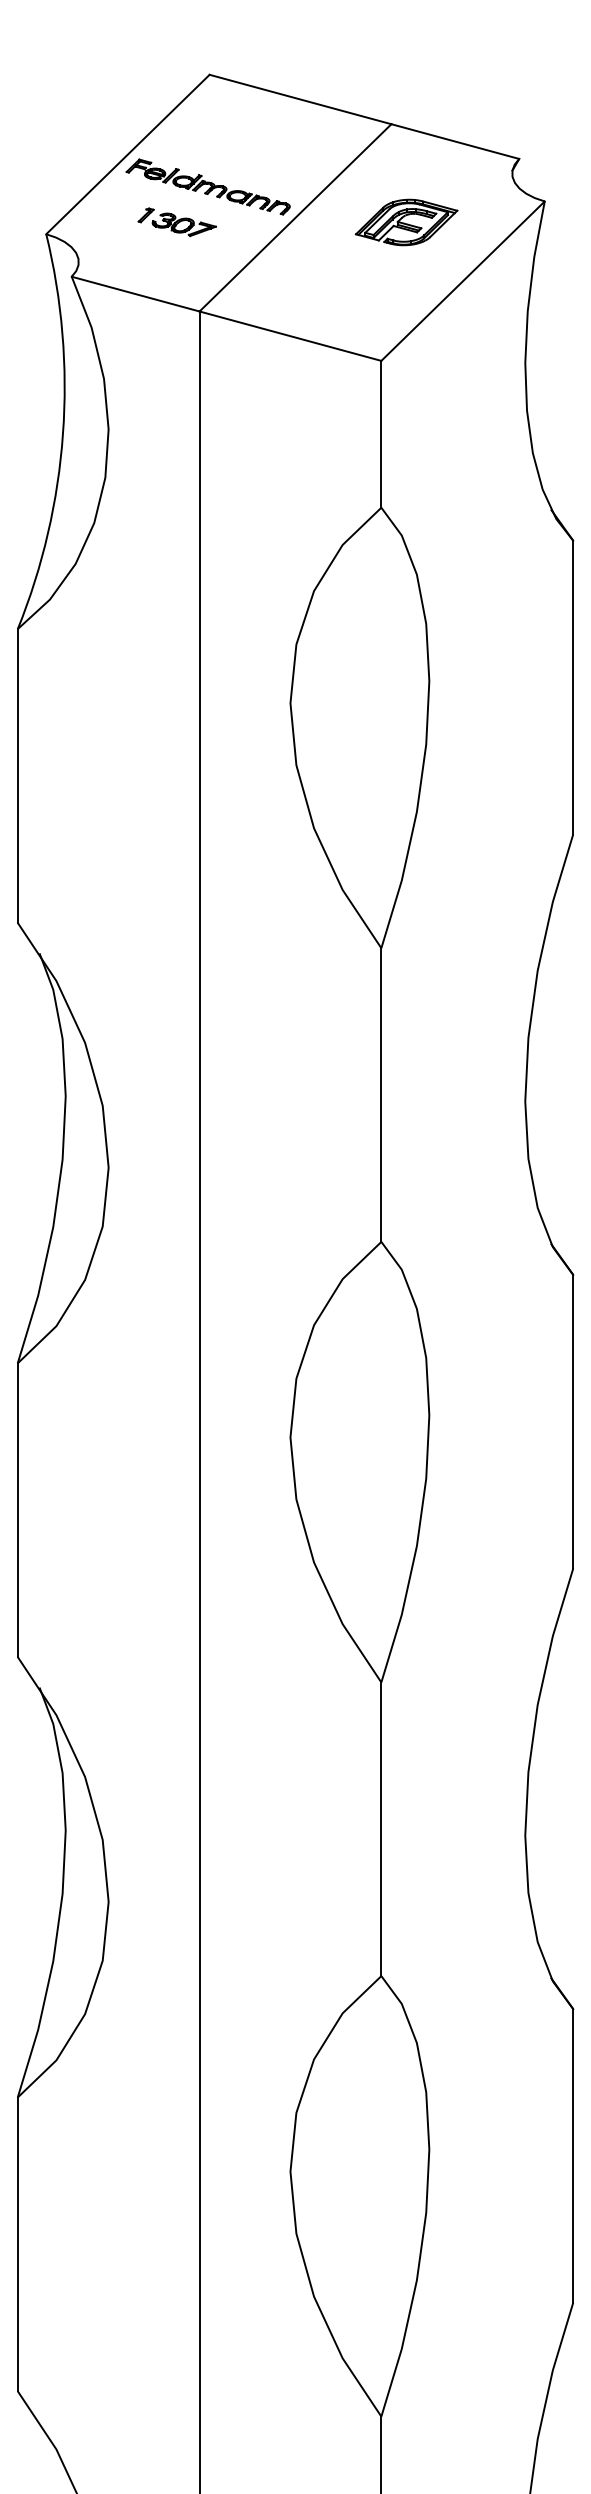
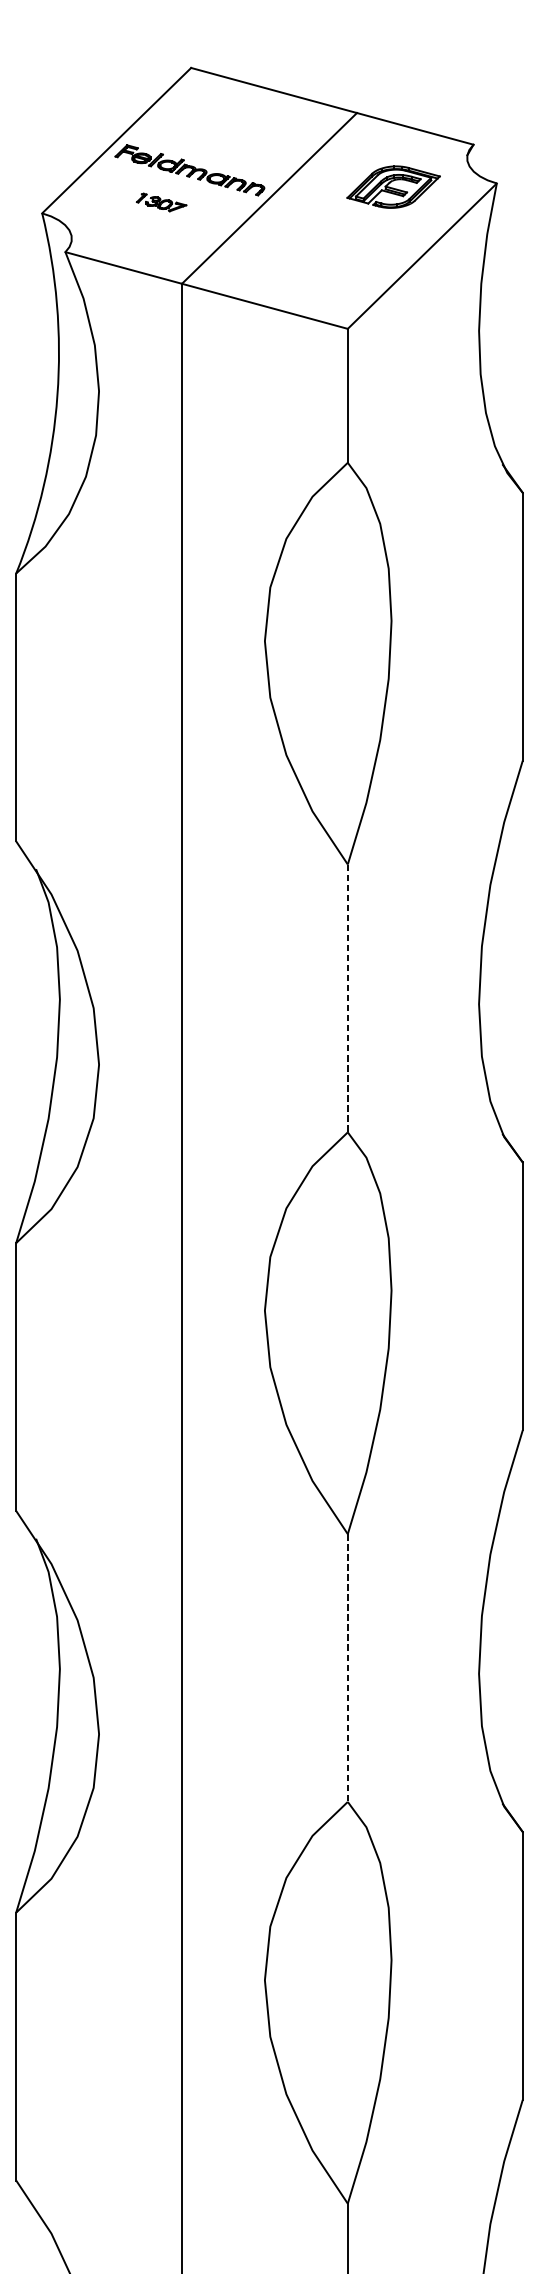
part: (176, 222) -> (160, 202), size x0.7
part: (406, 222) -> (393, 187), moved
line: (381, 1095) -> (347, 998), solid -> dashed
line: (381, 1829) -> (347, 1668), solid -> dashed

